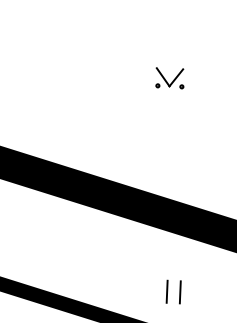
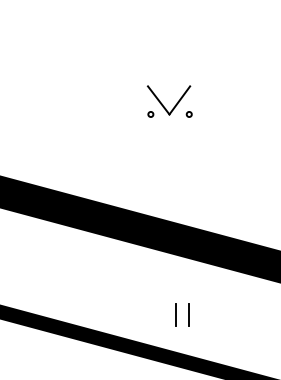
part: (169, 78) -> (169, 101), size x1.6

